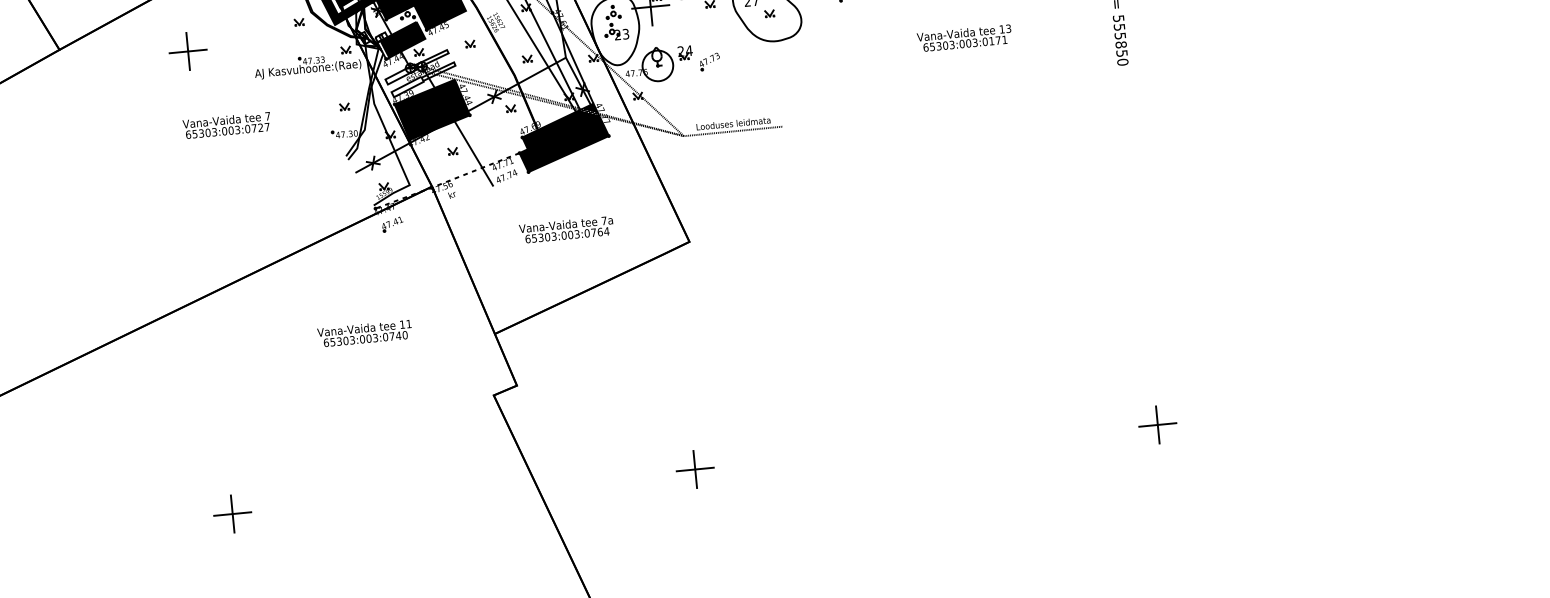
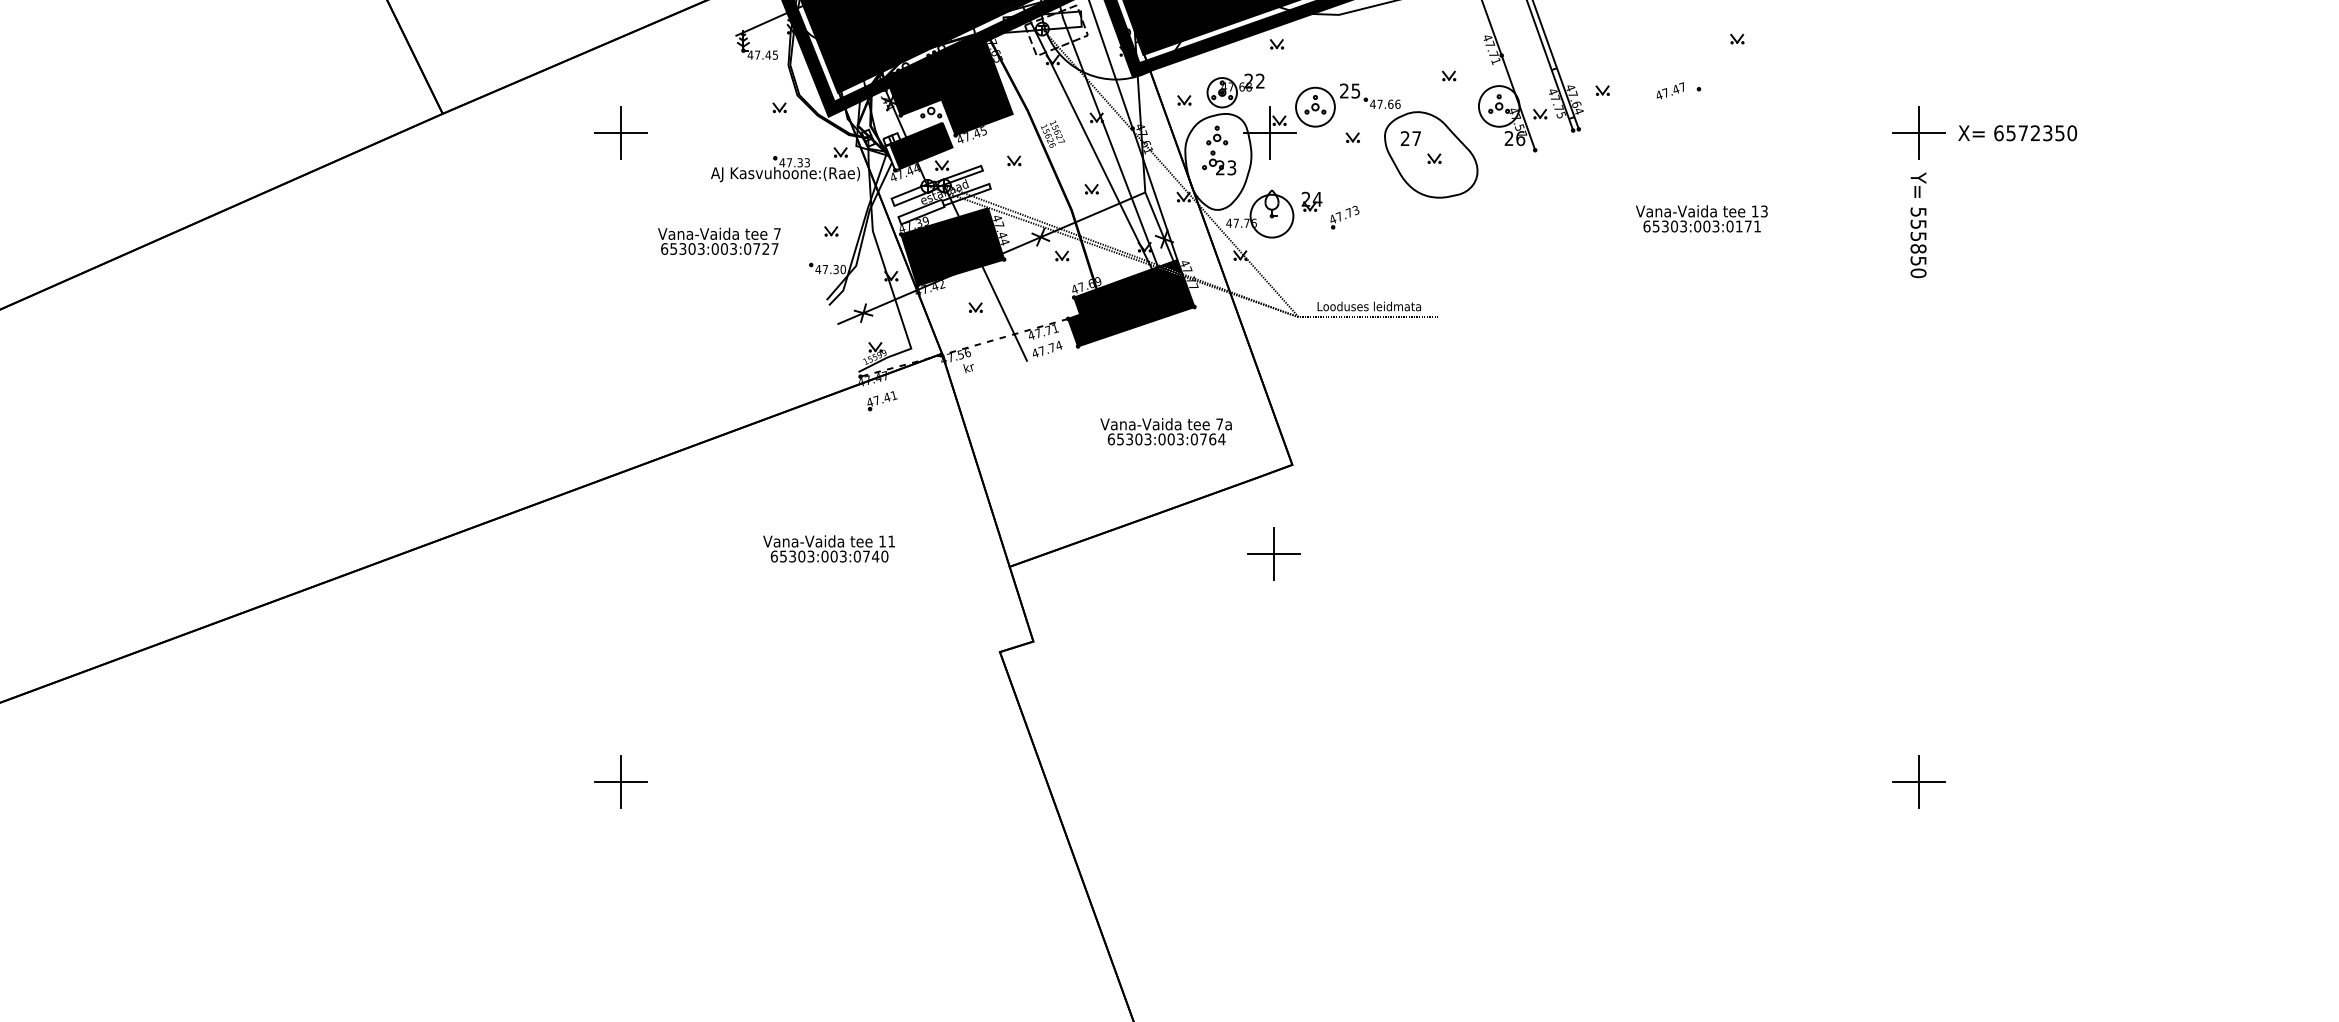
text: (227, 124) -> (719, 240), moved
text: (566, 229) -> (1165, 431), moved
part: (694, 469) -> (1273, 553), moved

